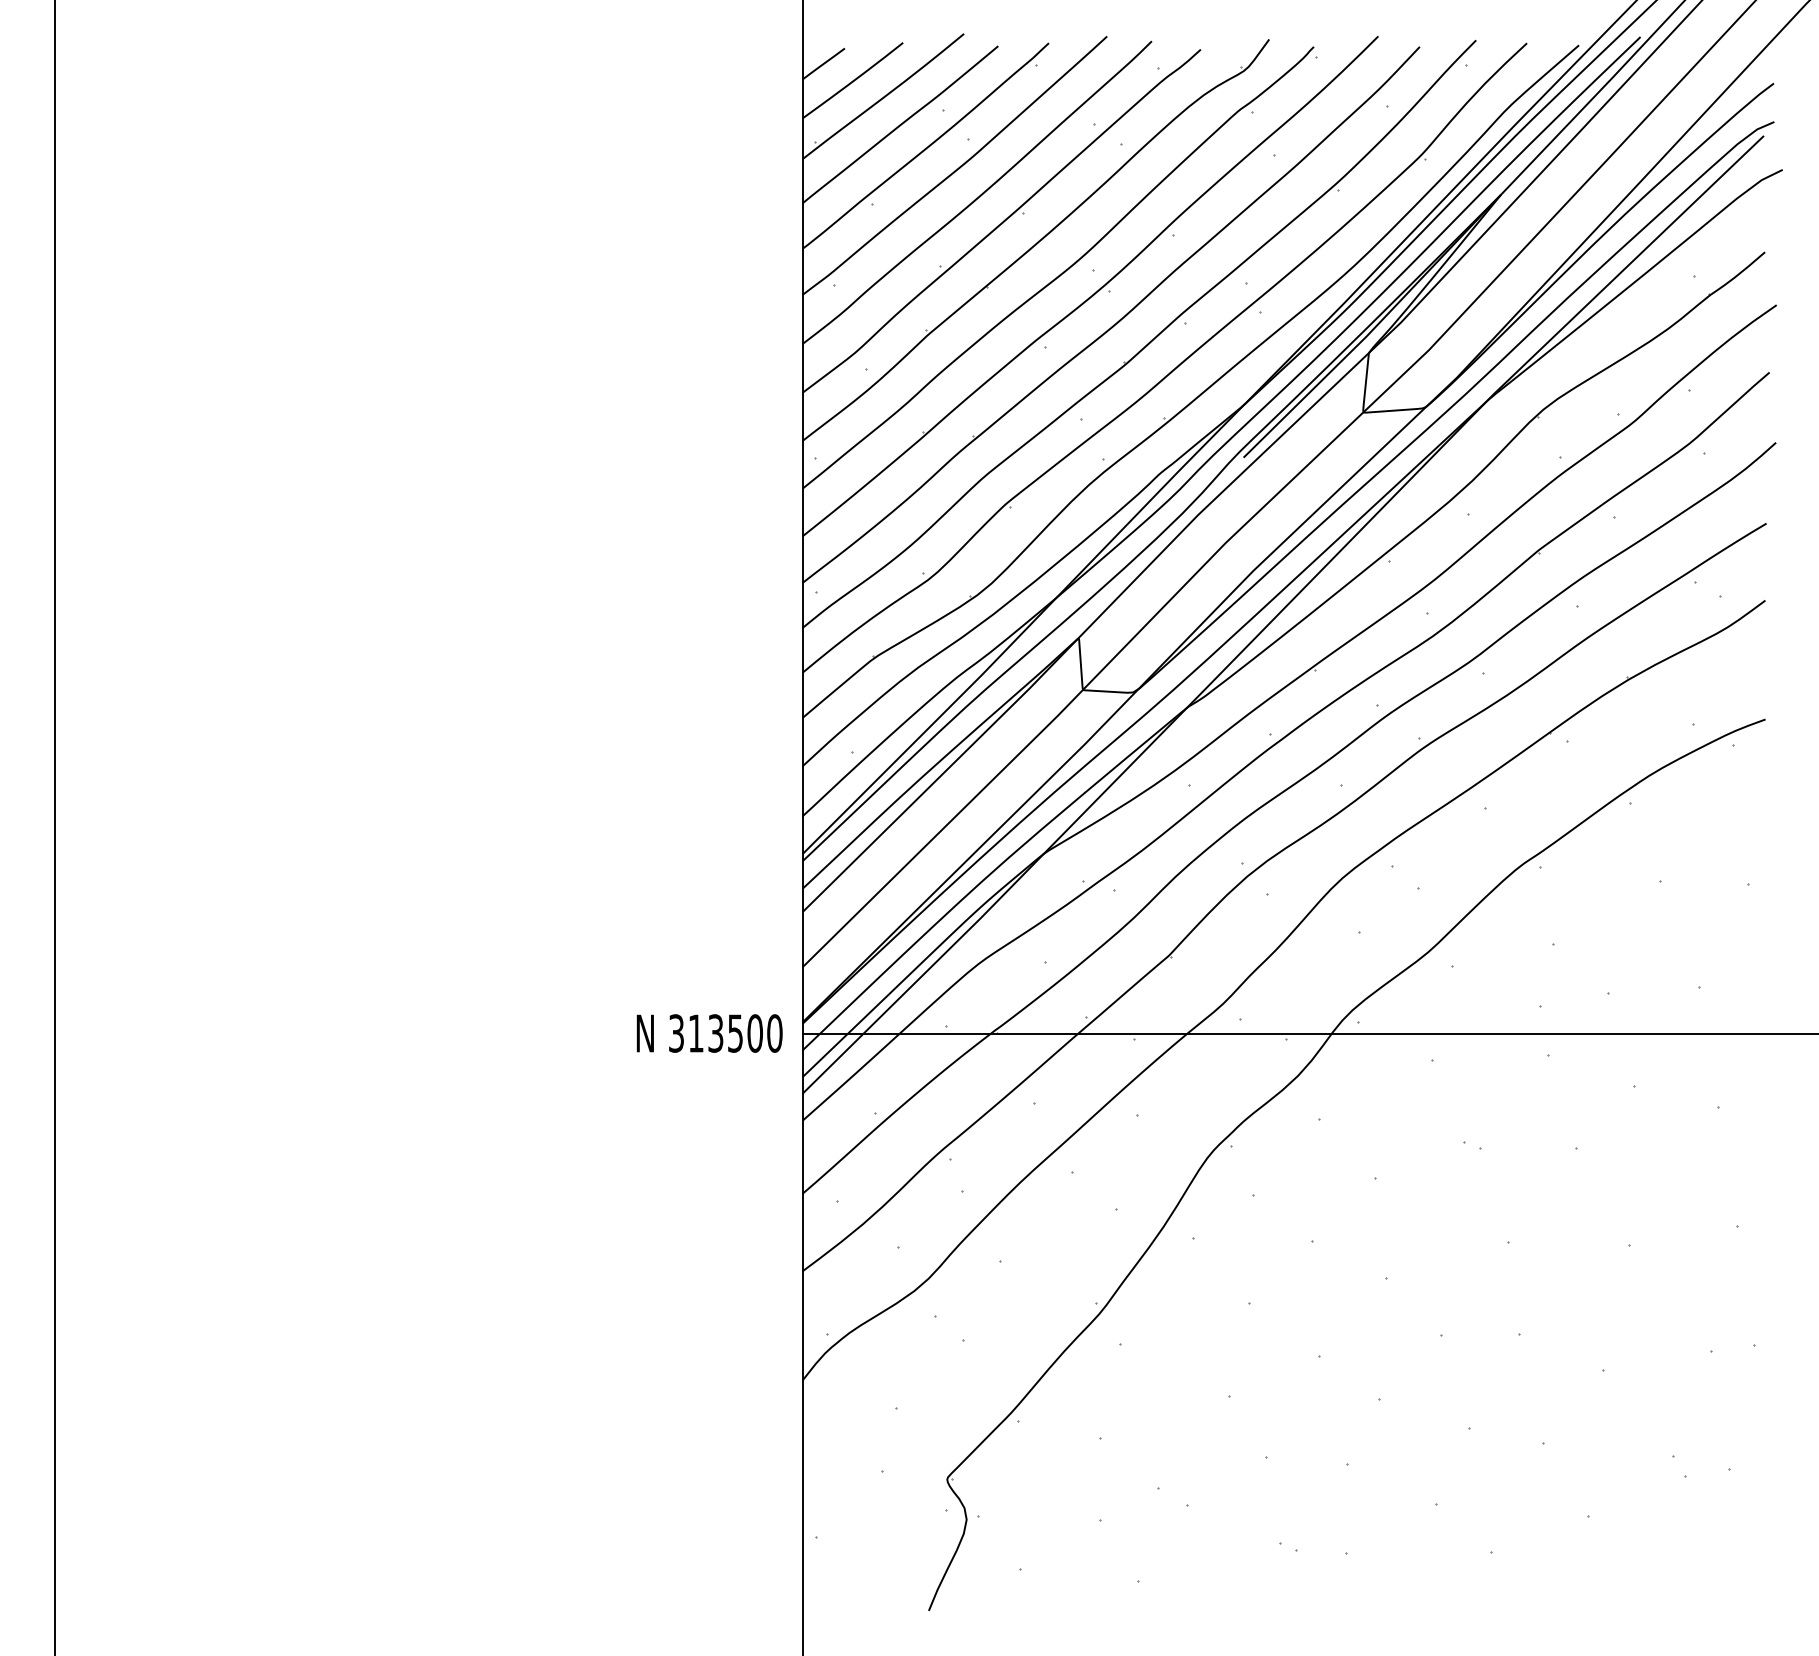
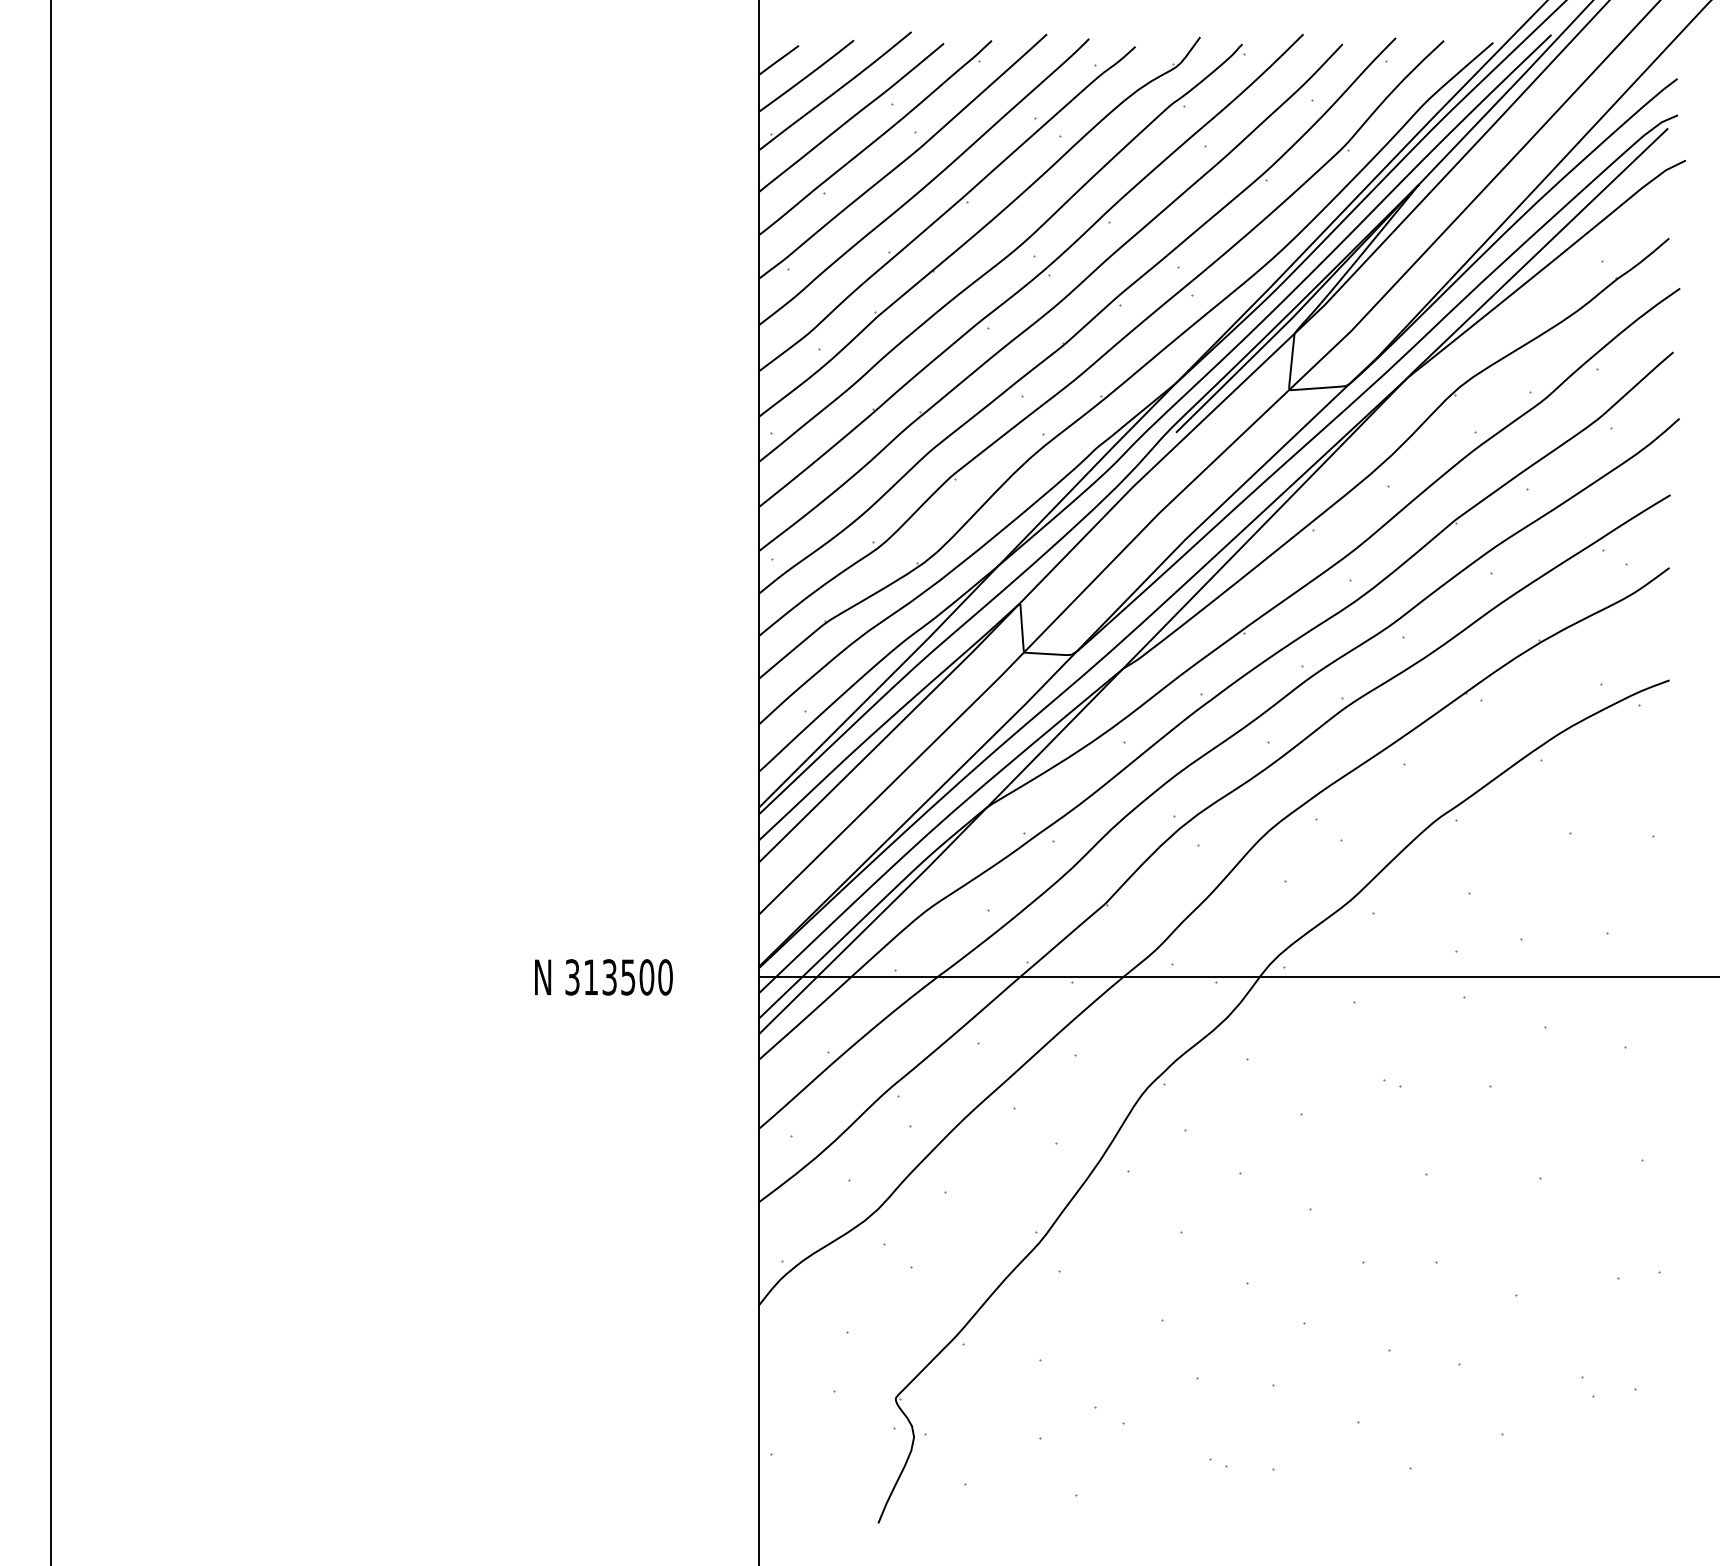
text: (709, 1033) -> (603, 977), moved

